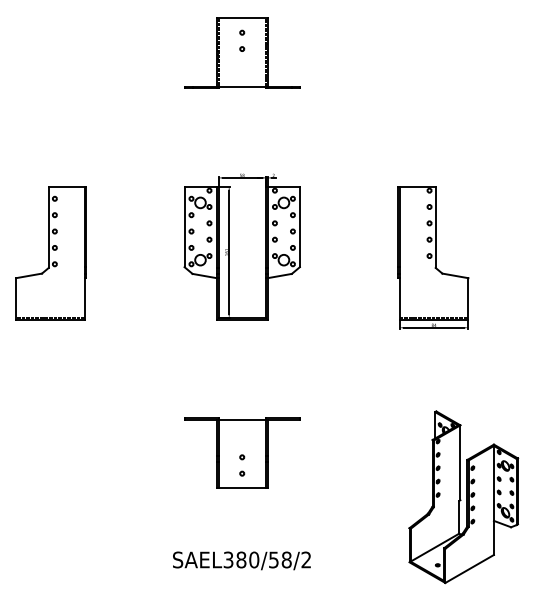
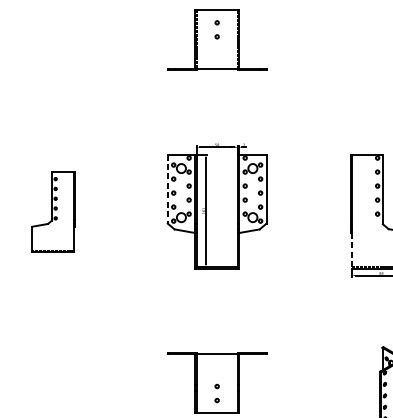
line: (184, 227) -> (167, 189), solid -> dashed
part: (50, 253) -> (52, 211), size x0.7
line: (399, 299) -> (351, 251), solid -> dashed

